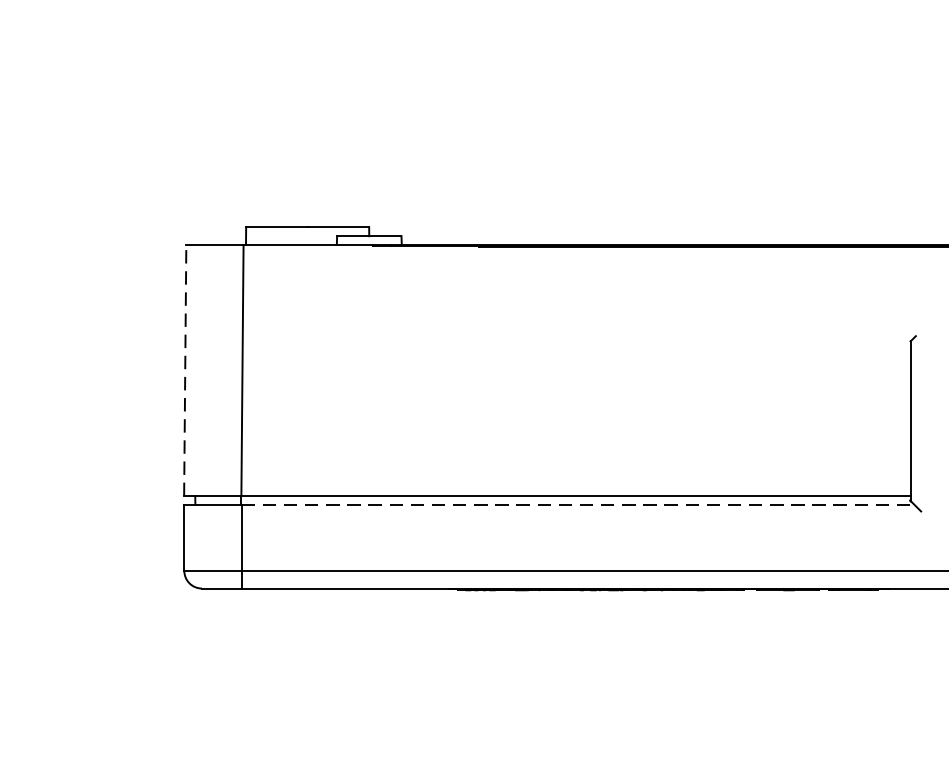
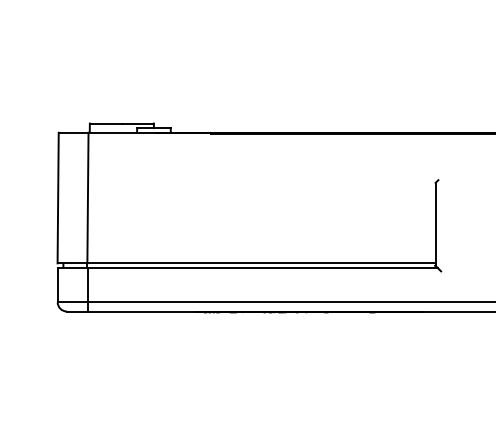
line: (185, 369) -> (58, 197), dashed -> solid
line: (579, 503) -> (263, 267), dashed -> solid

